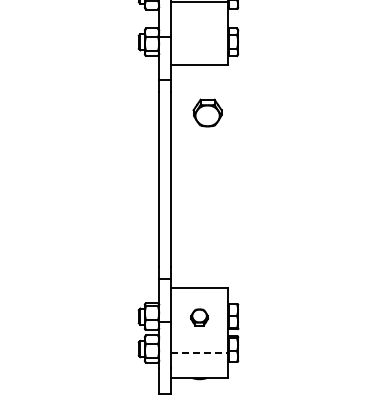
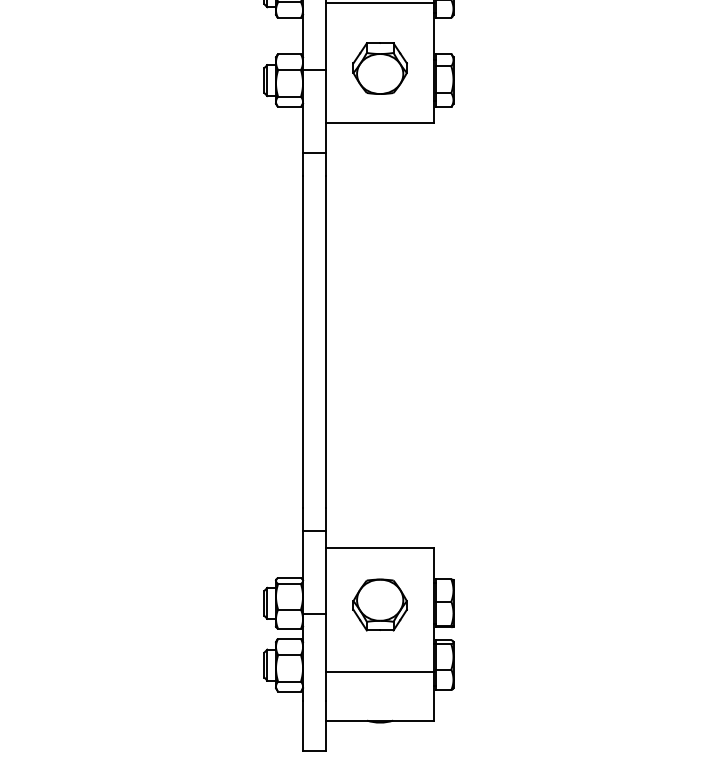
part: (207, 112) -> (379, 67), moved
part: (199, 317) -> (379, 604), size x1.67
line: (200, 352) -> (381, 671), dashed -> solid

